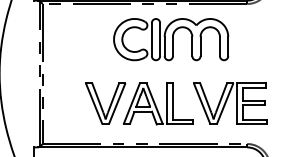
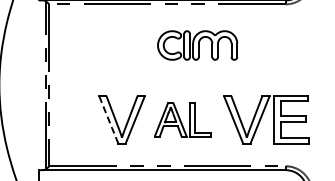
part: (170, 39) -> (197, 45), size x0.6
line: (93, 103) -> (108, 119), solid -> dashed
part: (157, 103) -> (182, 119), size x0.7

